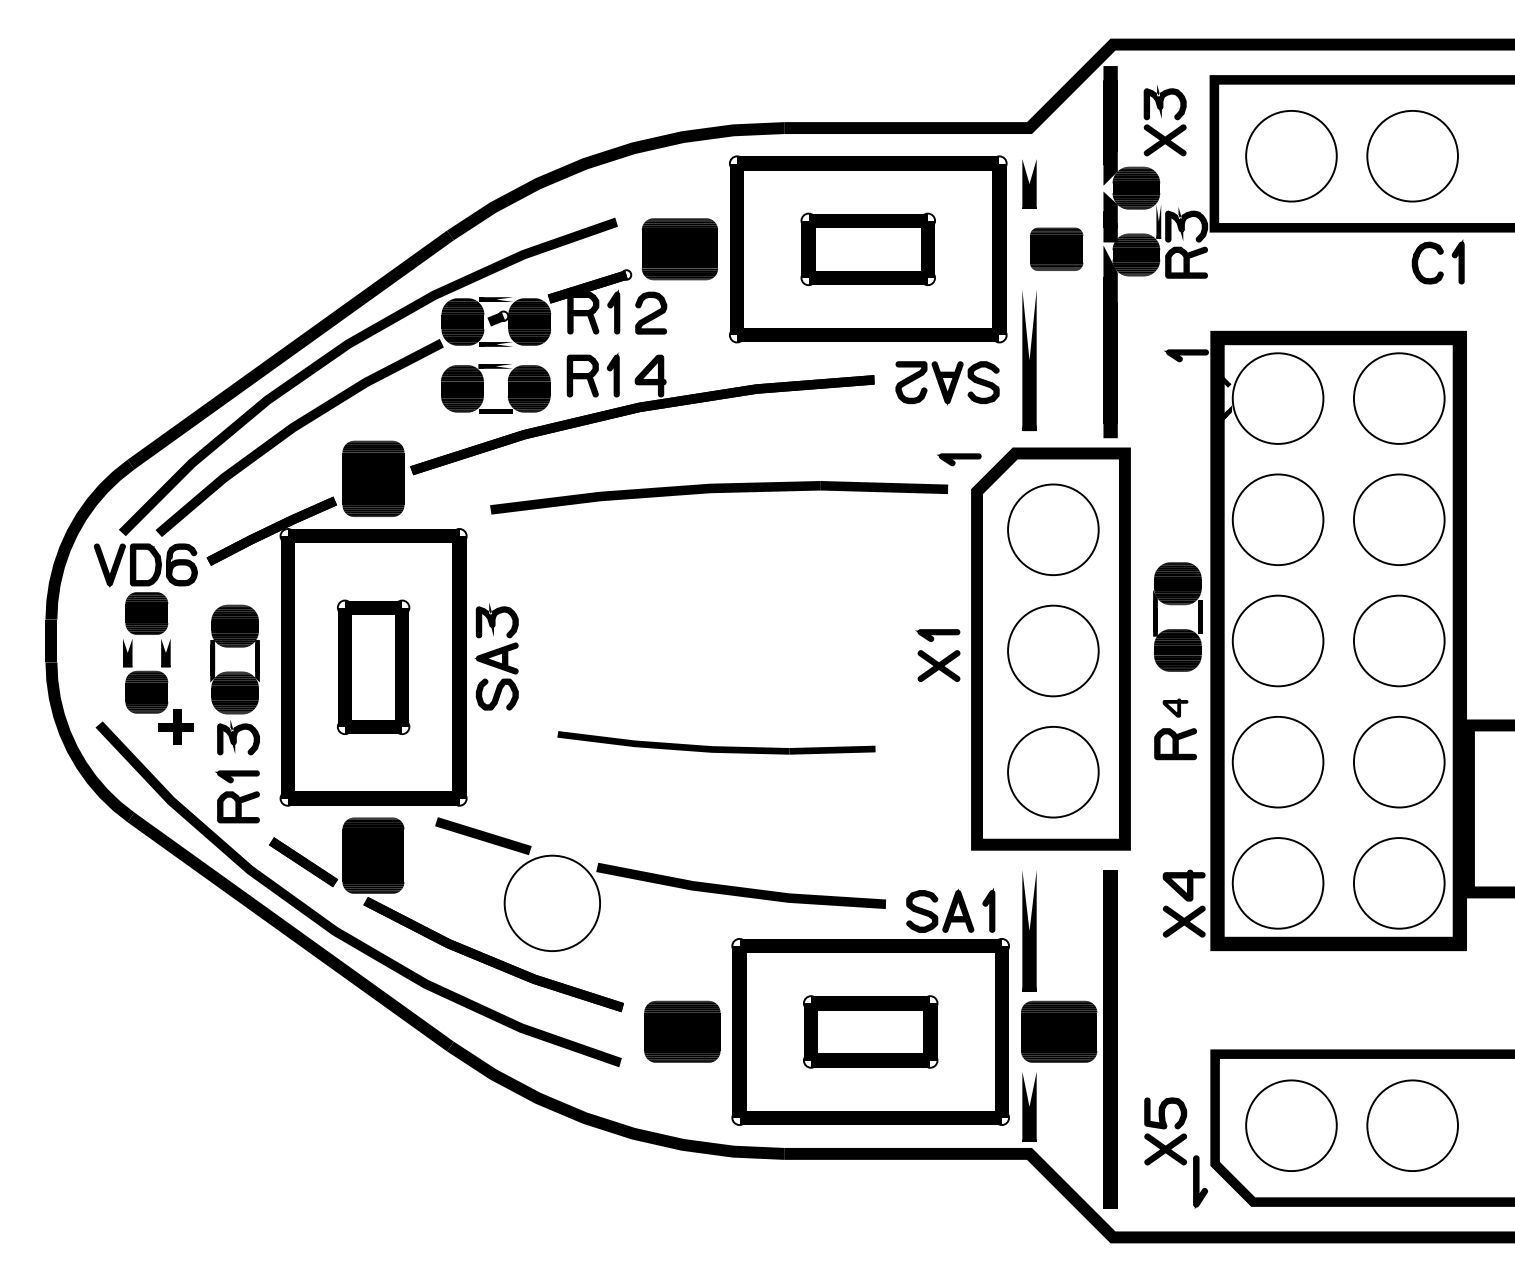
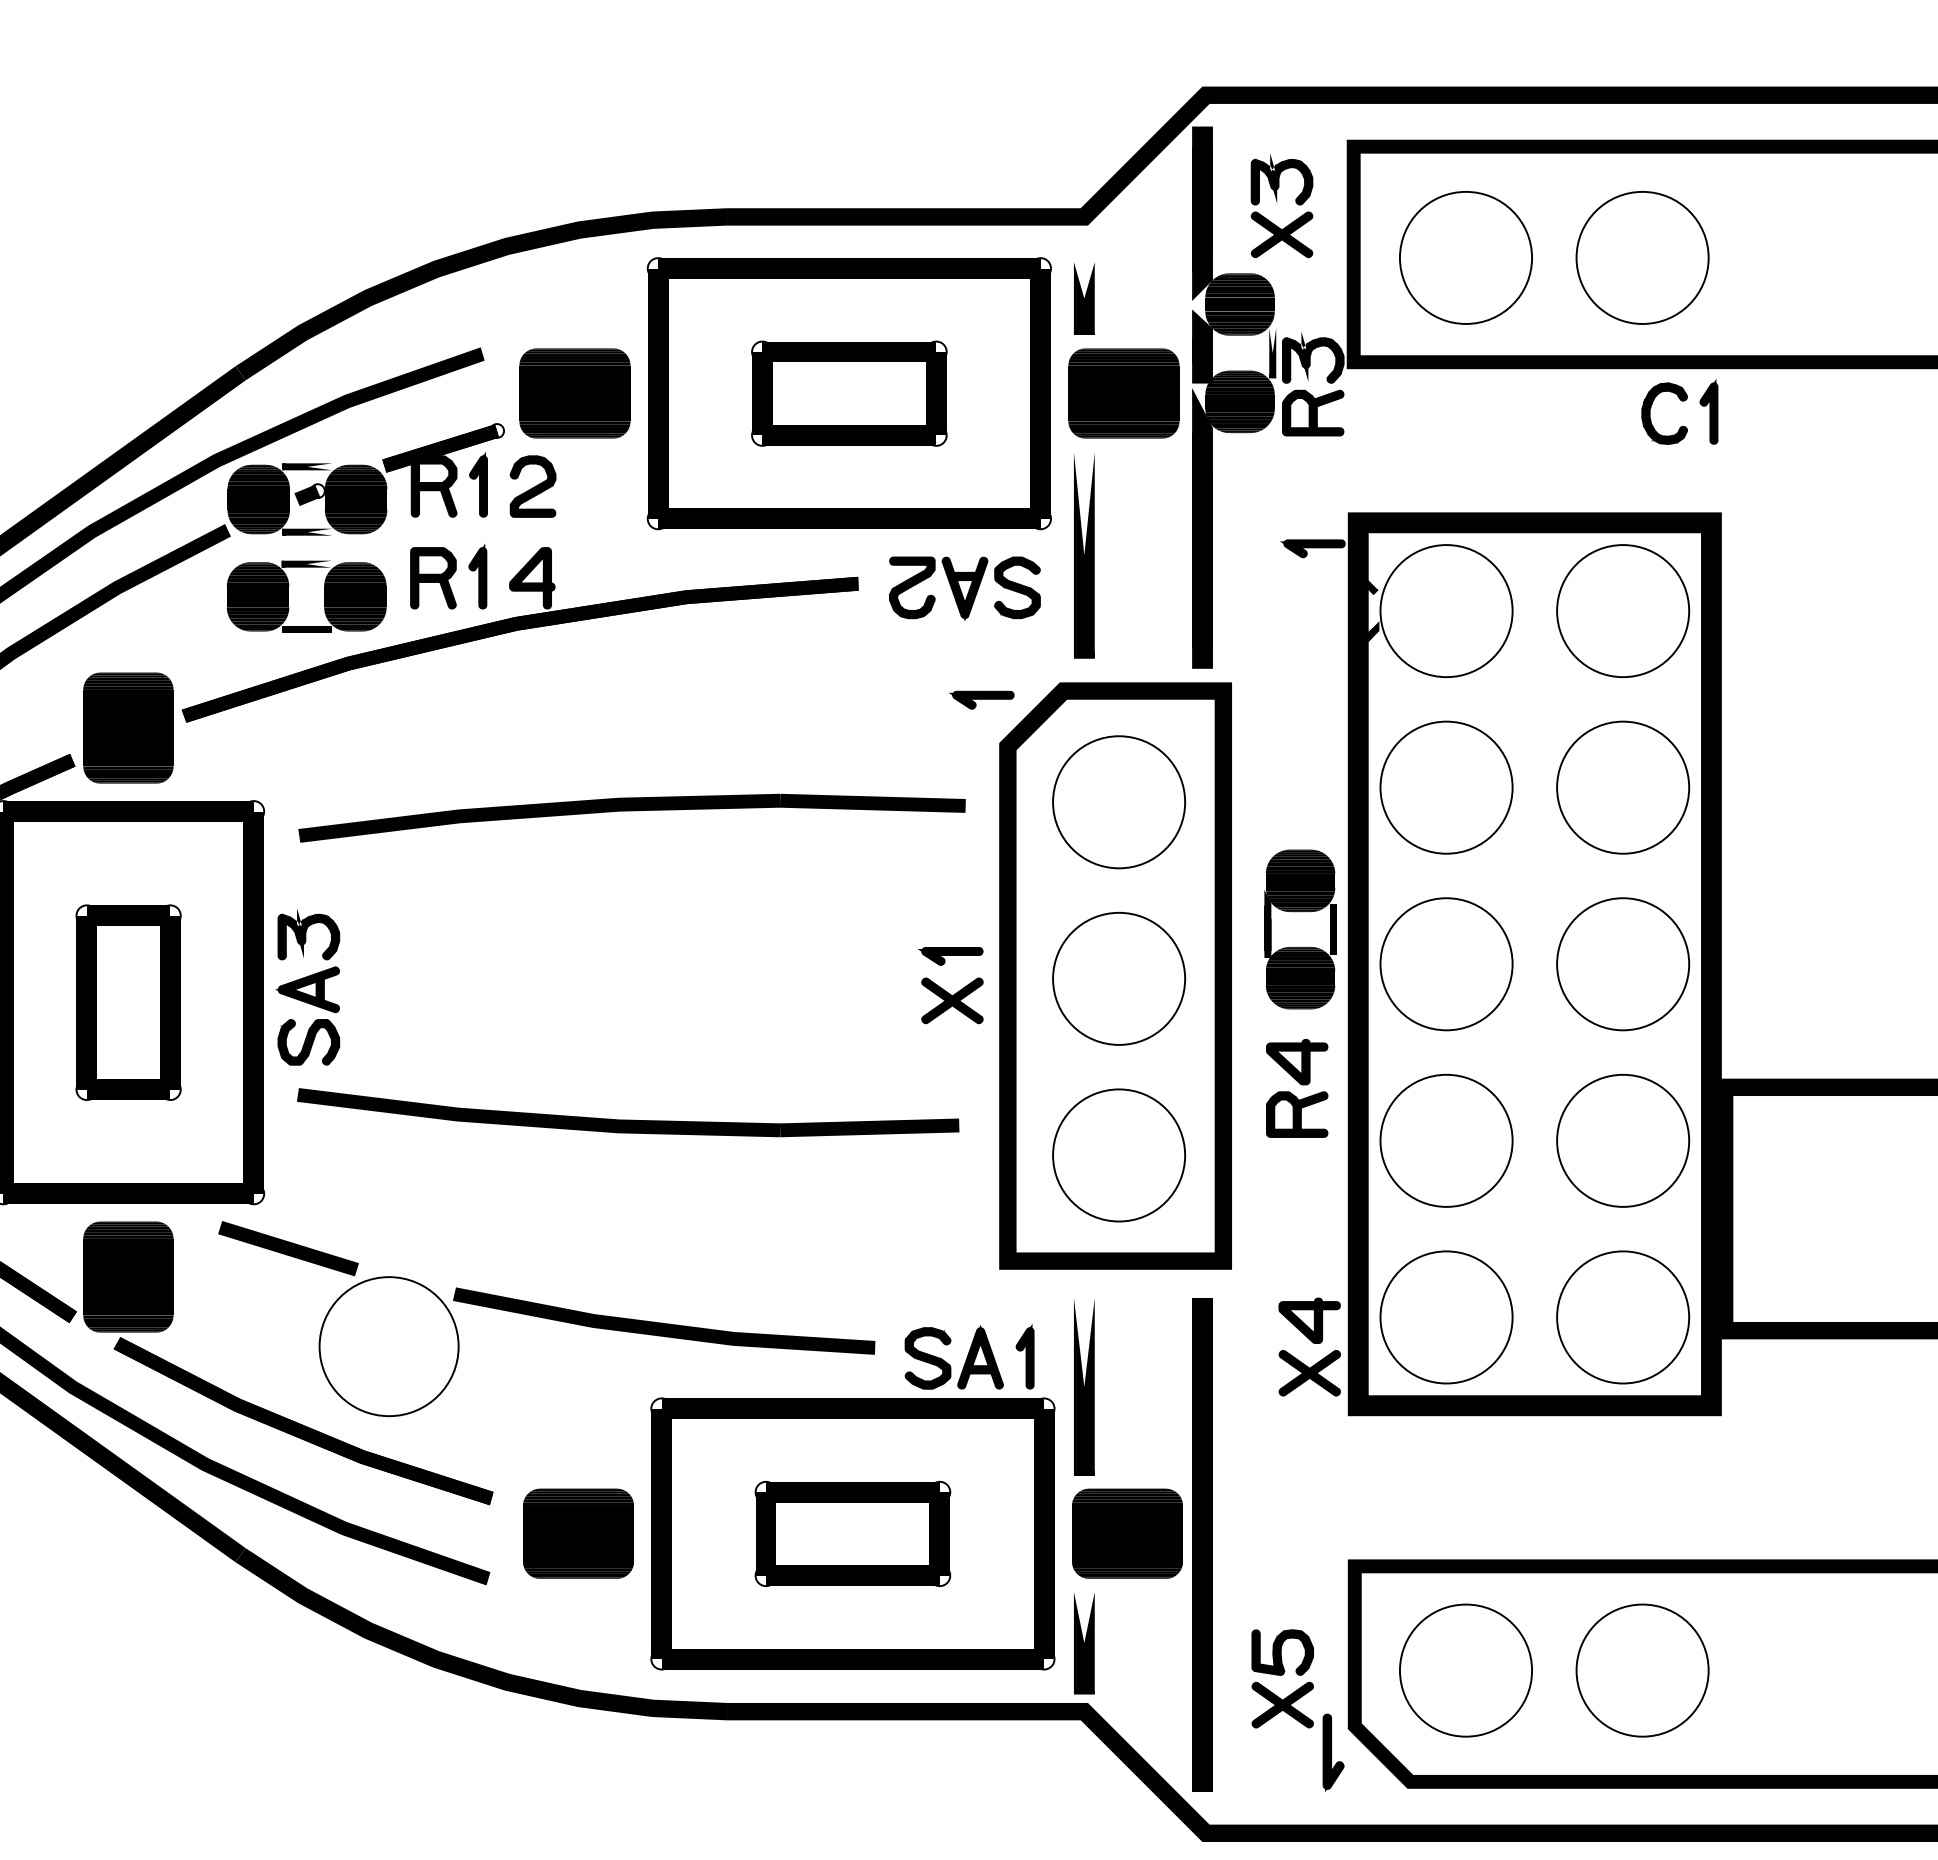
part: (1056, 249) -> (1123, 393), size x1.43
part: (719, 497) -> (632, 817), moved
part: (1175, 707) -> (1297, 1061), size x1.67
part: (716, 742) -> (628, 1112), size x1.43

